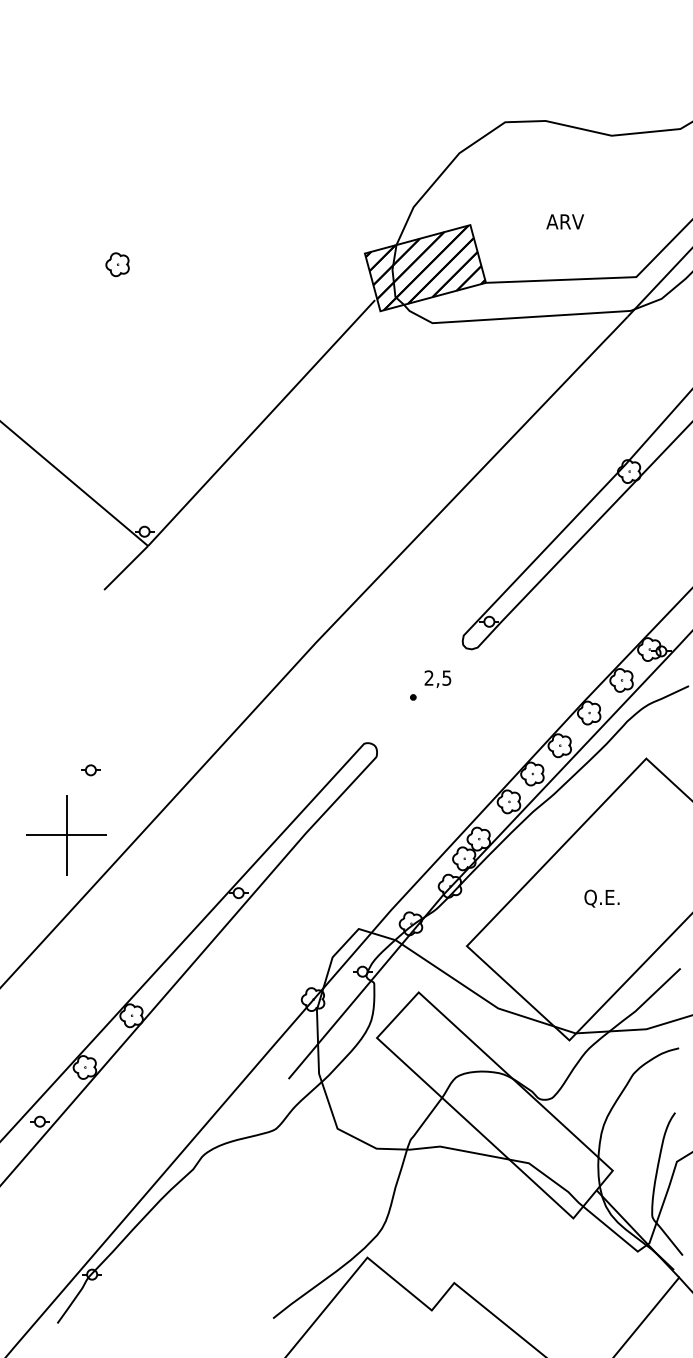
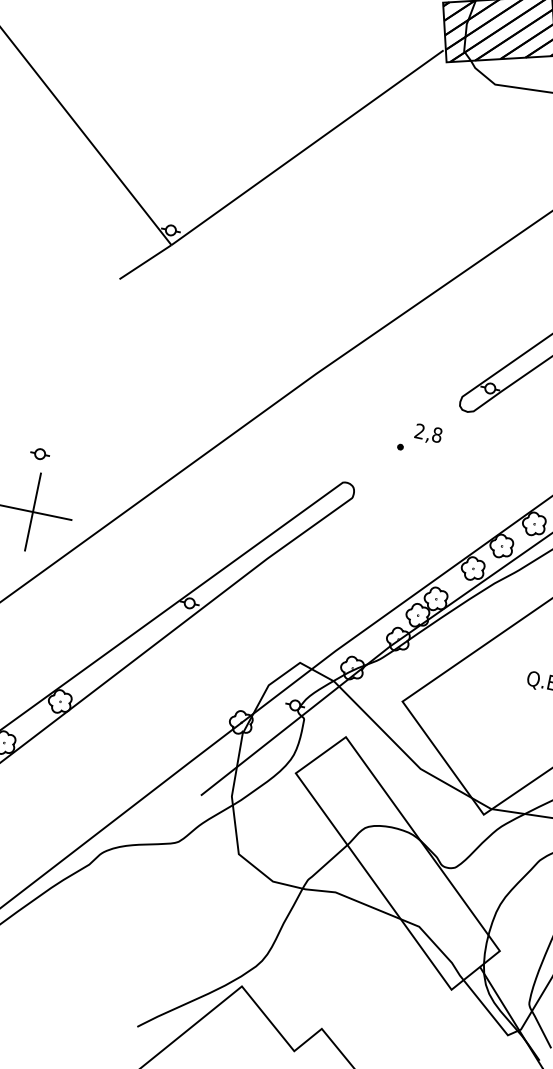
text: (446, 677) -> (437, 434), 2,5 -> 2,8
part: (90, 770) -> (39, 454), moved

